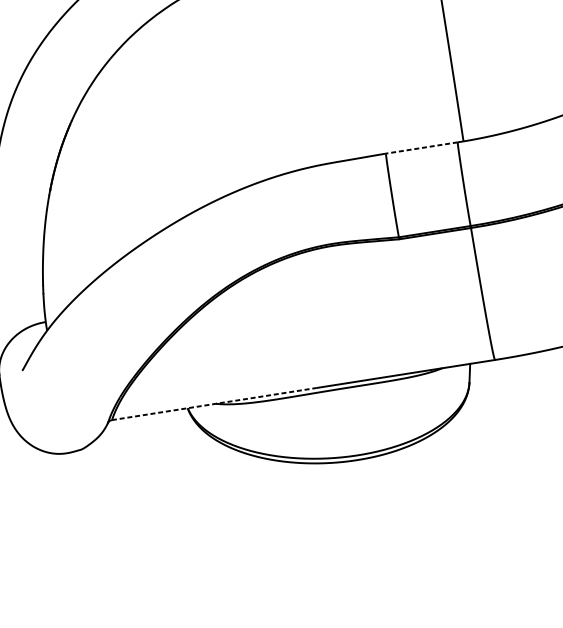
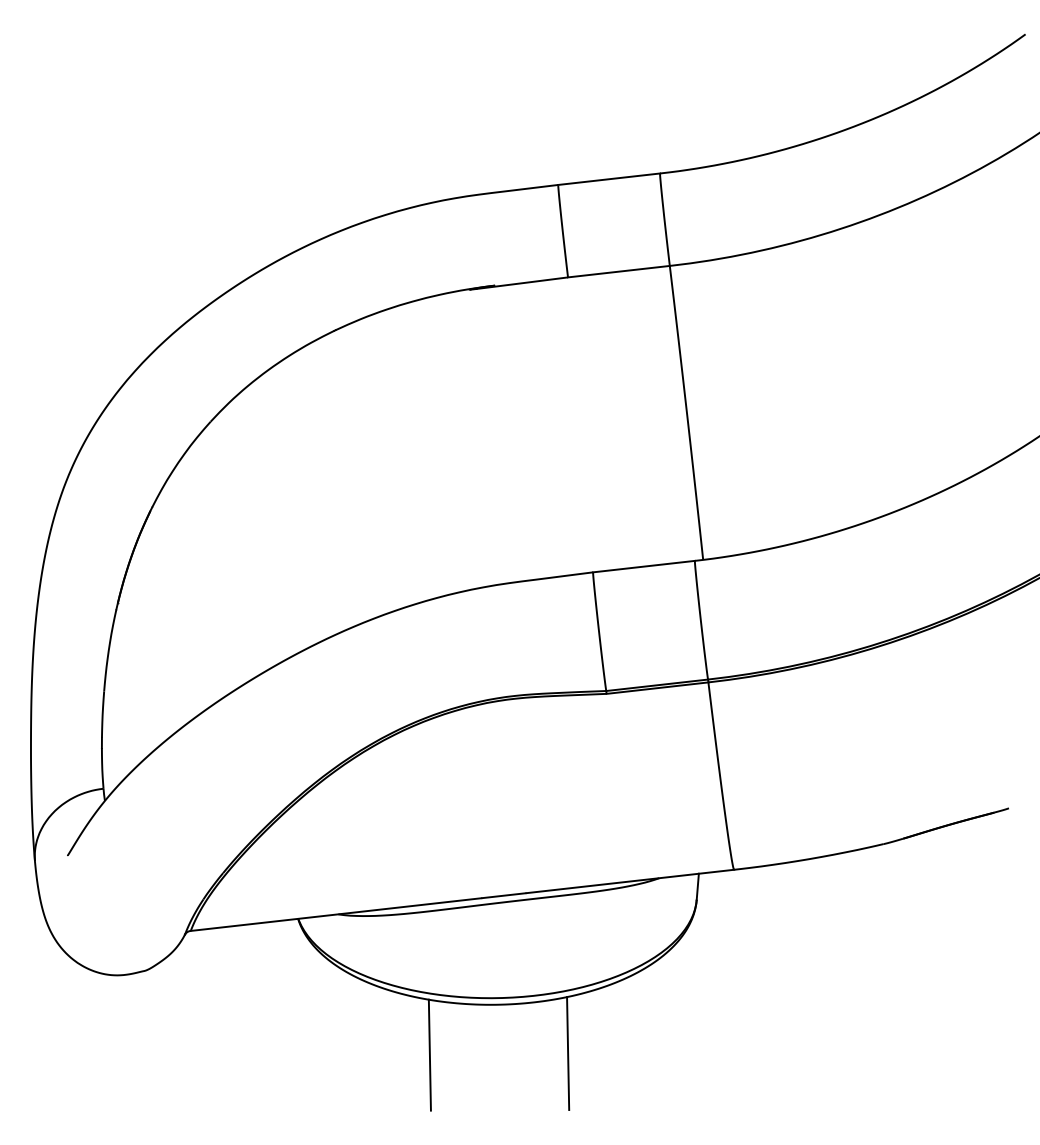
line: (421, 147) -> (643, 566), dashed -> solid
line: (214, 403) -> (336, 914), dashed -> solid
line: (383, 495) -> (568, 1053), added
line: (284, 500) -> (429, 1054), added

